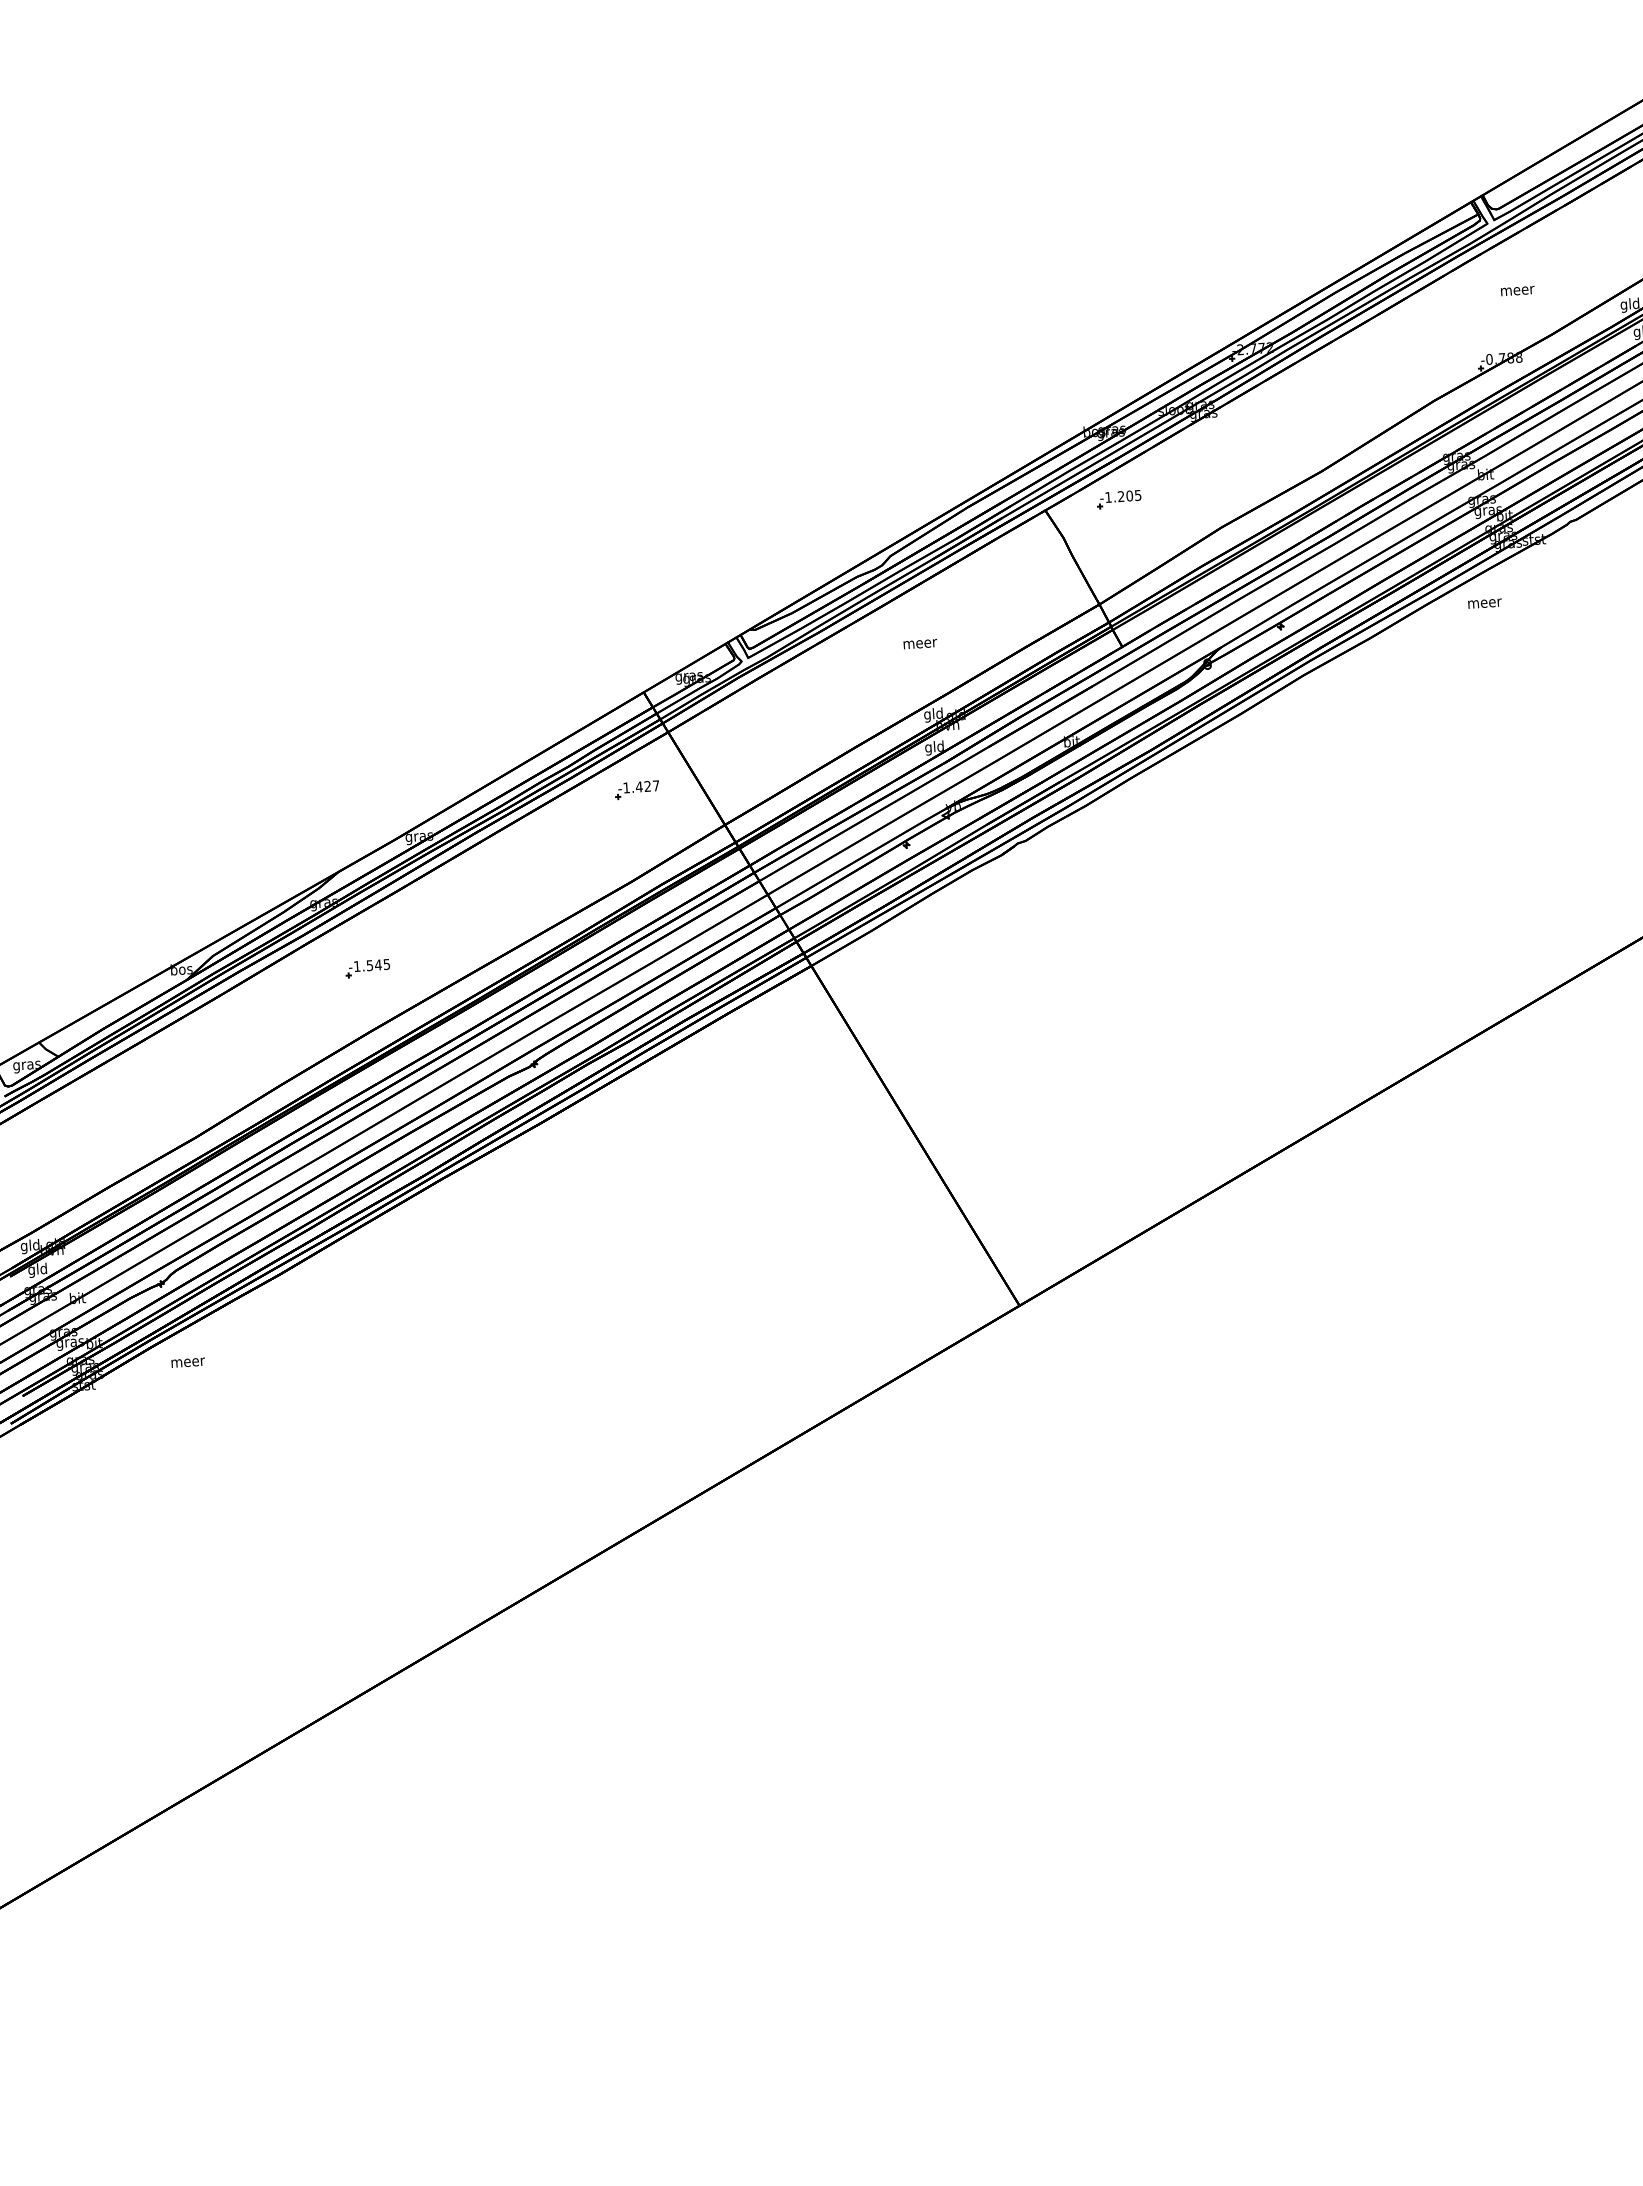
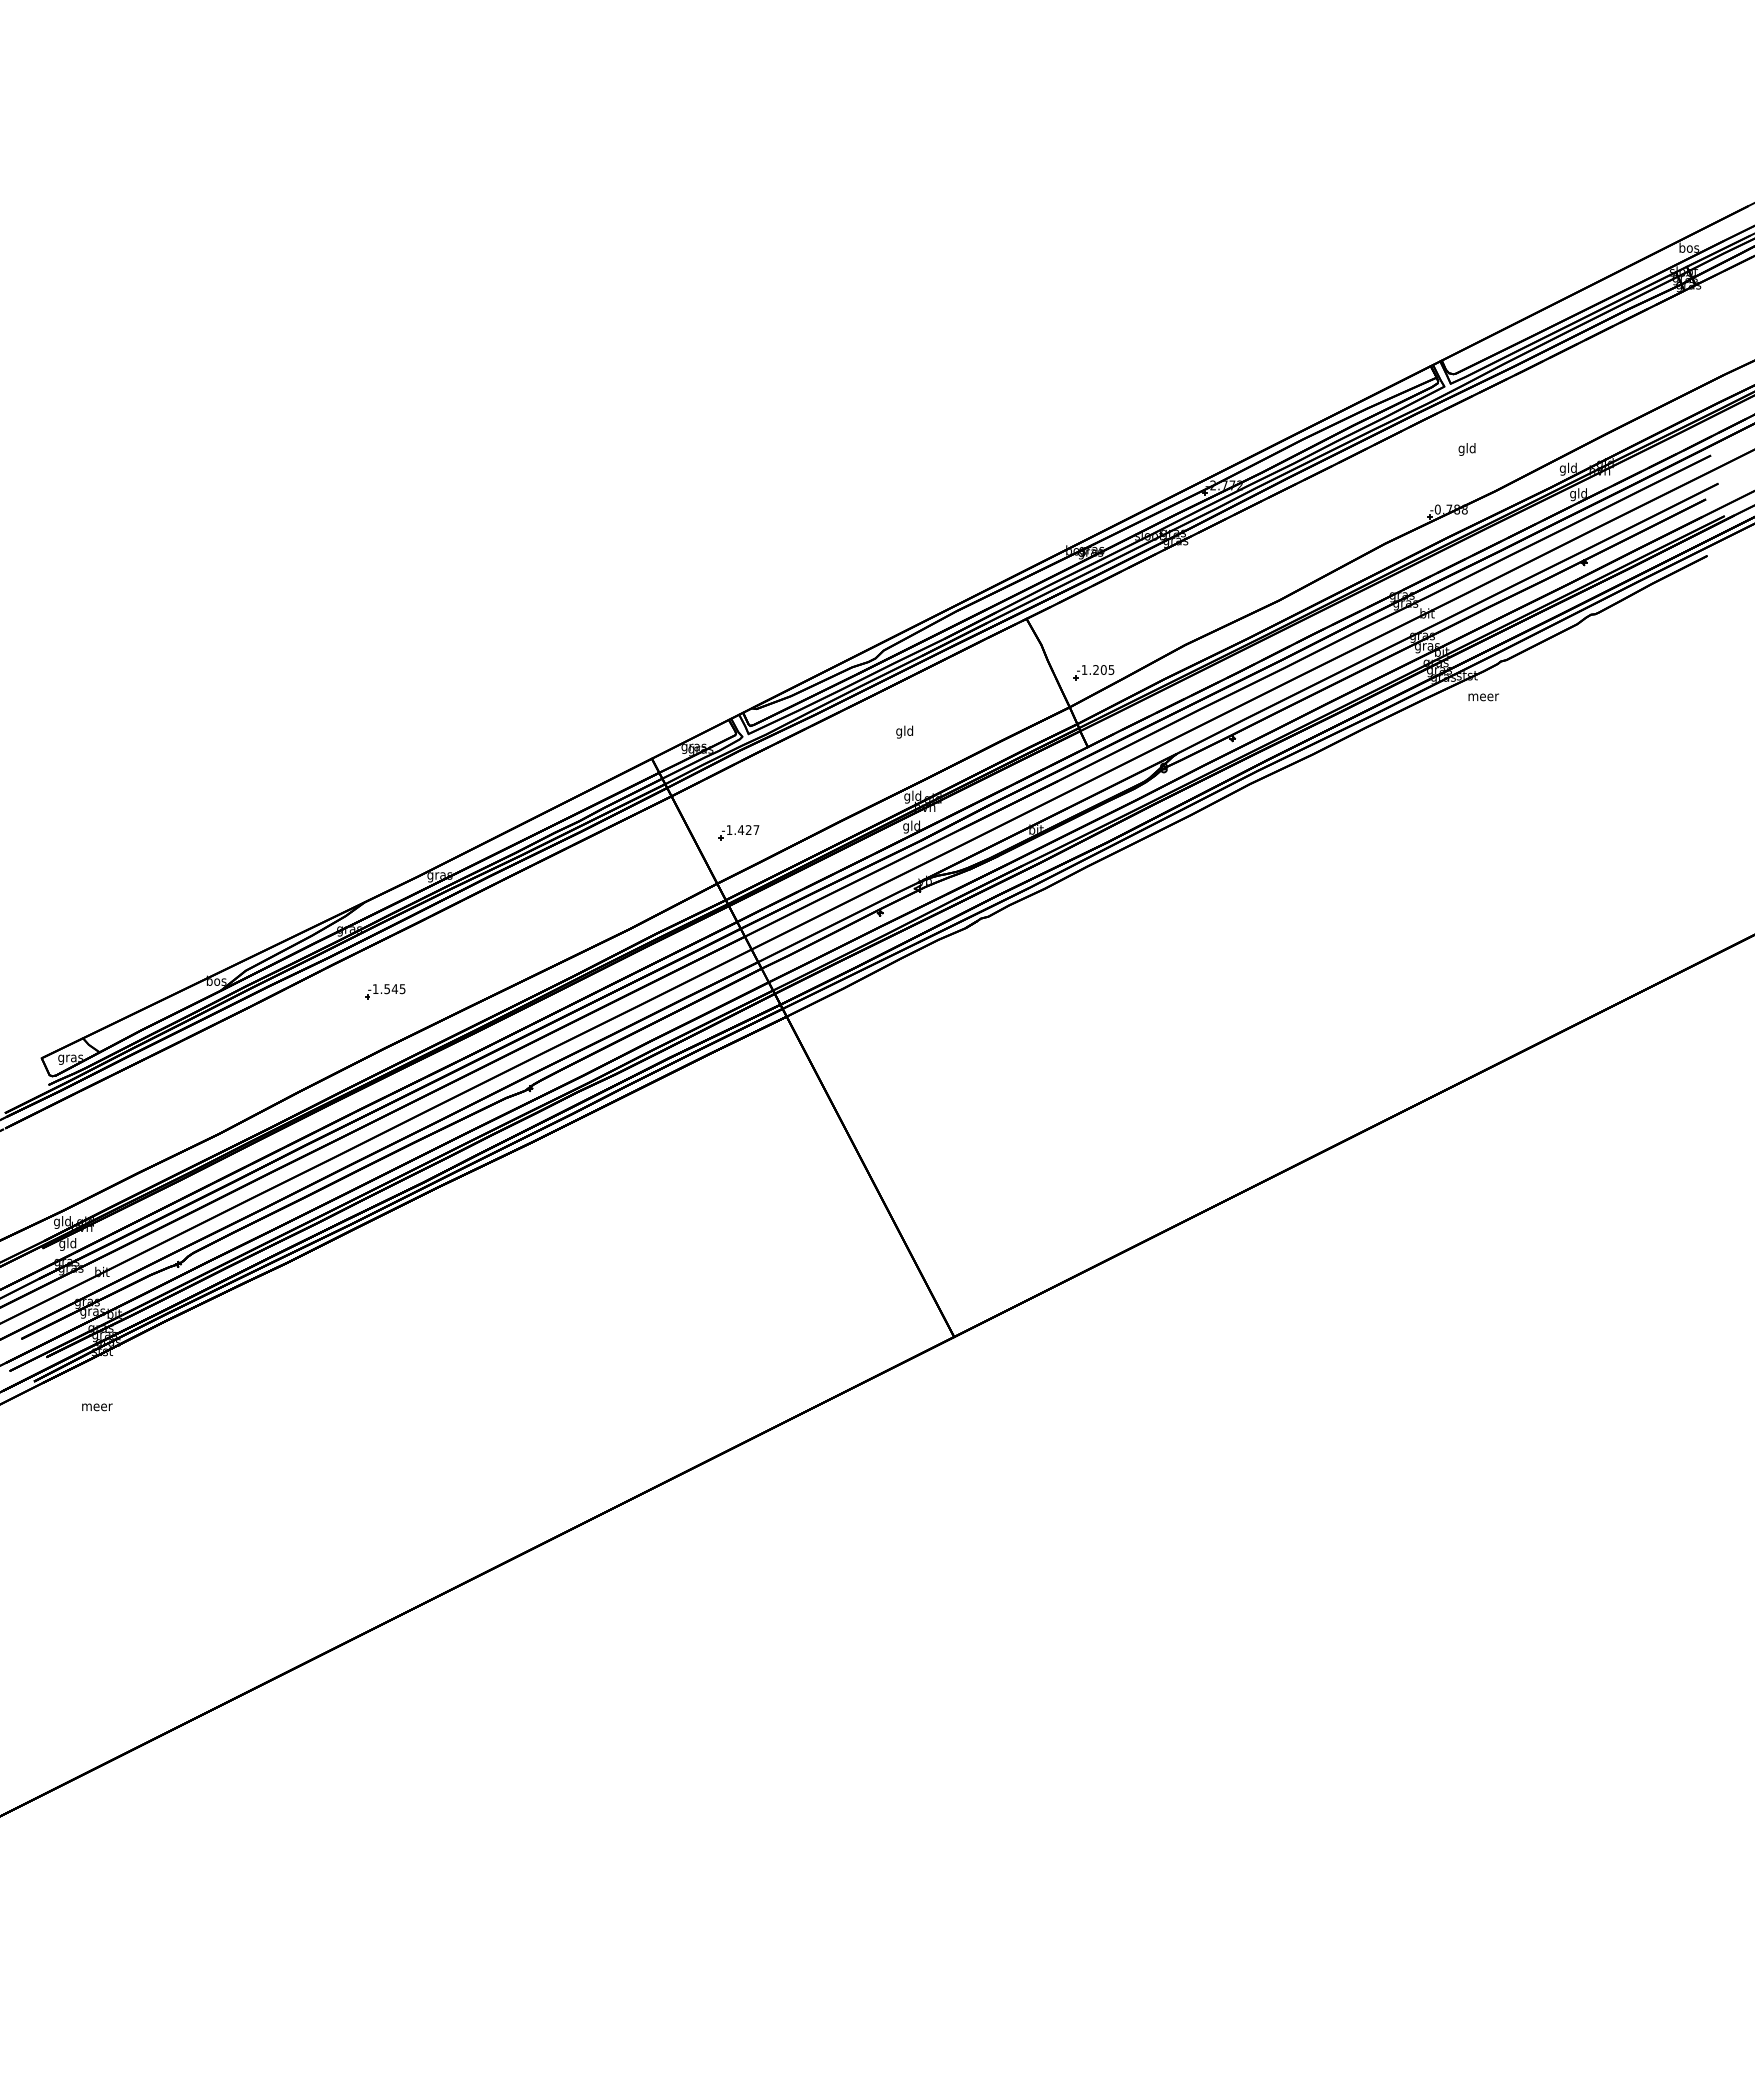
text: (1517, 291) -> (1467, 449), meer -> gld
part: (1118, 499) -> (1093, 672), moved
text: (1484, 603) -> (1483, 697), moved
text: (920, 643) -> (905, 731), meer -> gld
part: (636, 789) -> (738, 832), moved
text: (188, 1362) -> (97, 1407), moved

